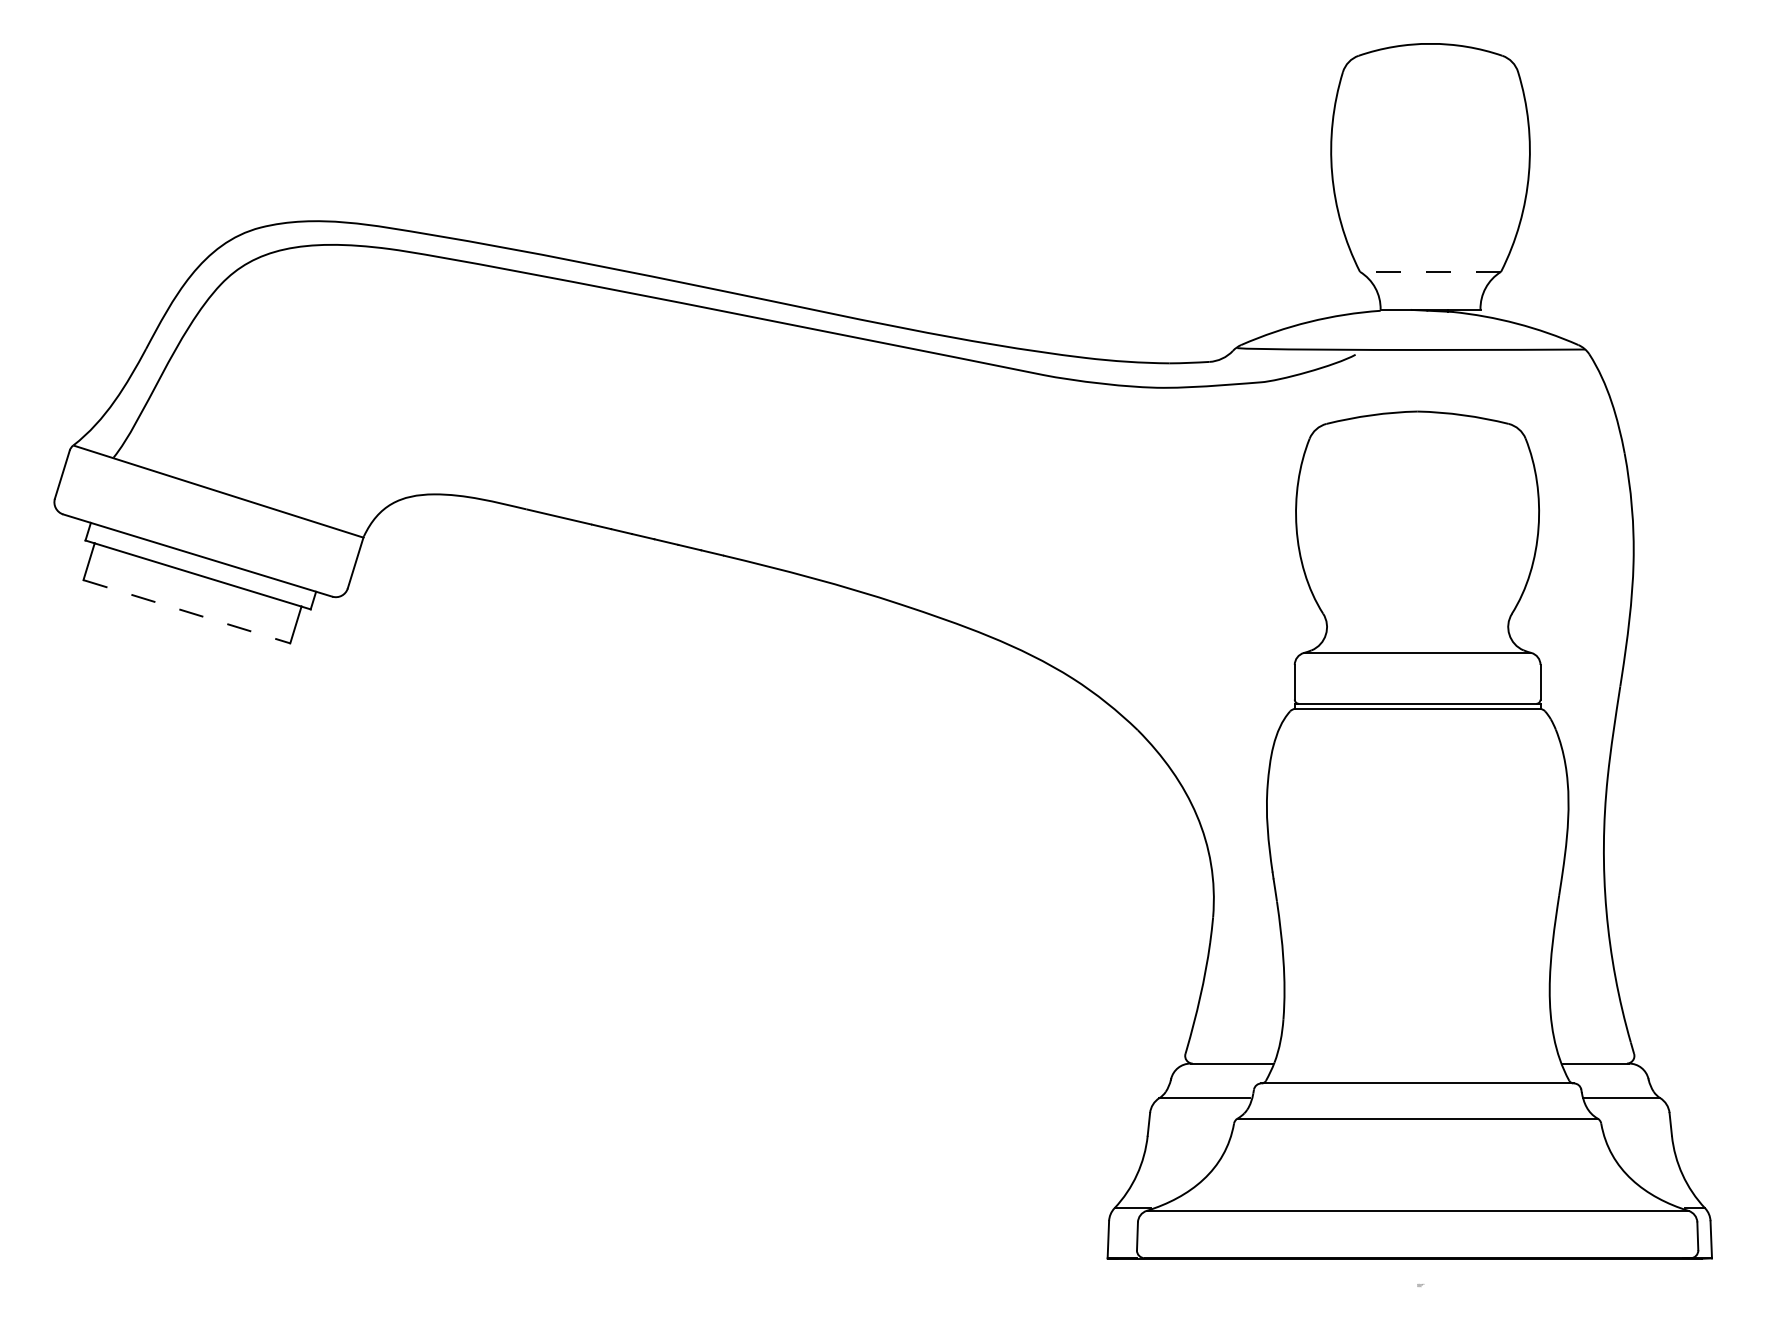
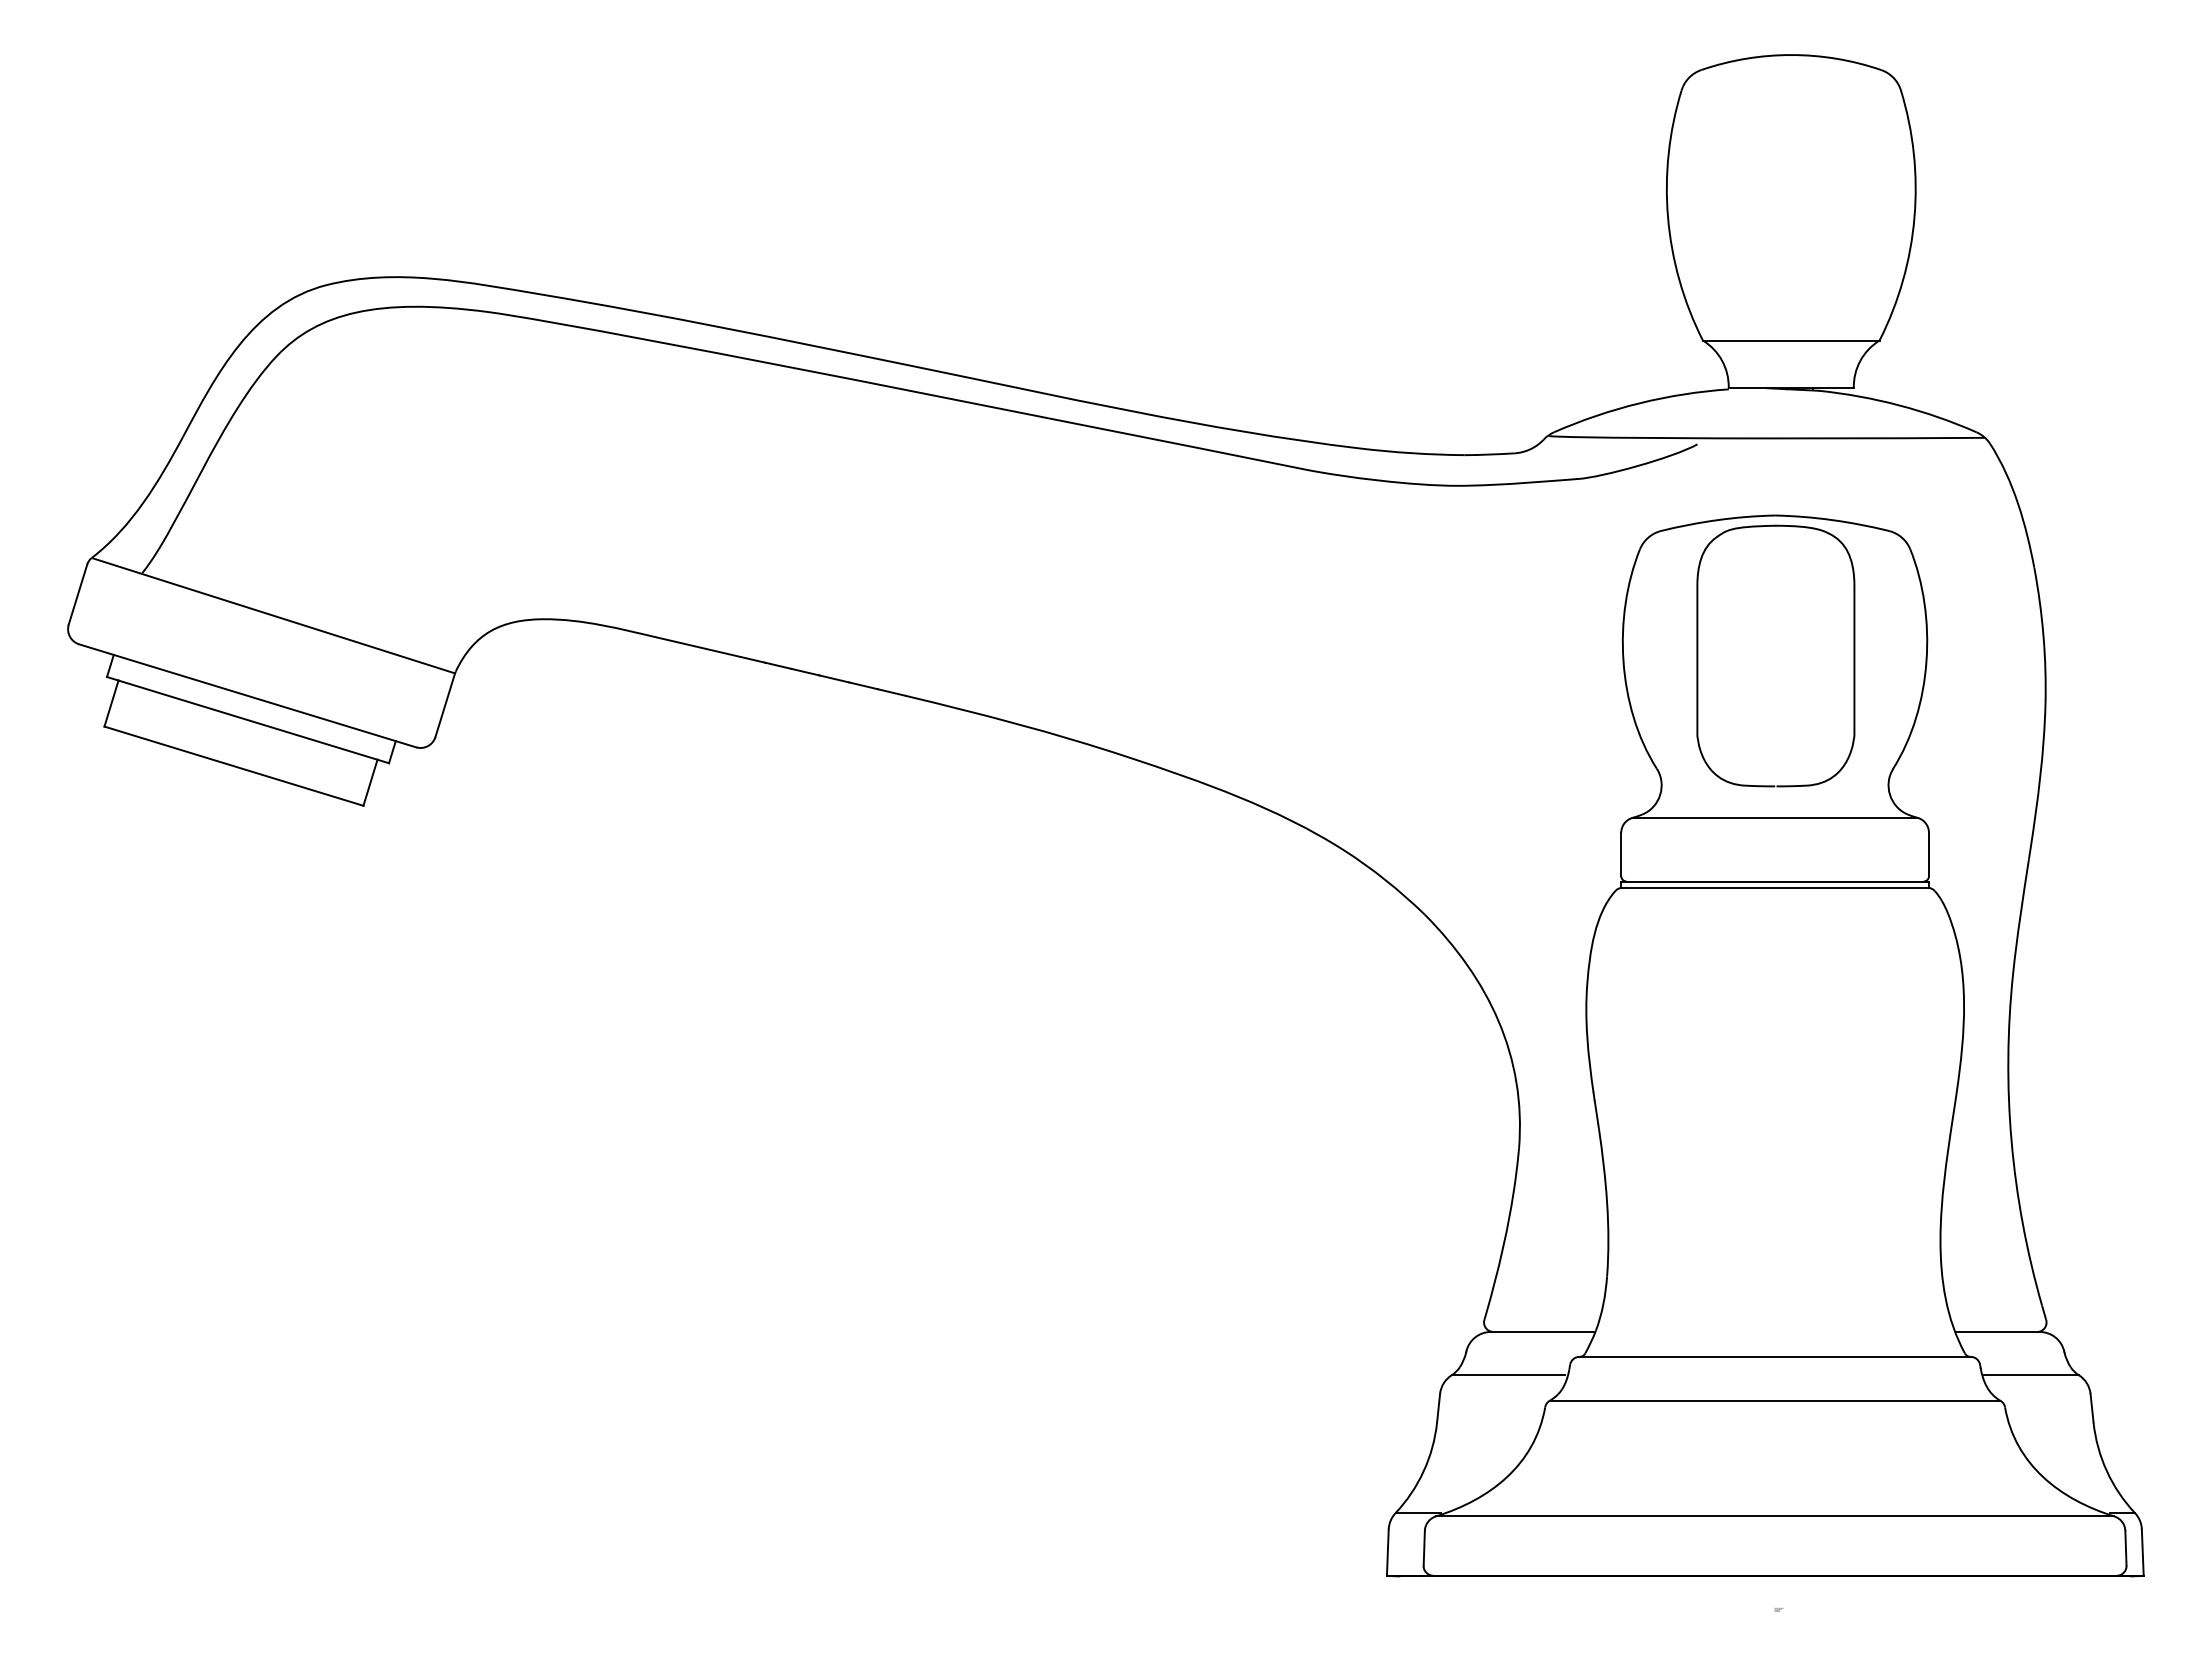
line: (1429, 271) -> (1790, 340), dashed -> solid
part: (1417, 523) -> (1775, 655), added
line: (187, 611) -> (234, 766), dashed -> solid

